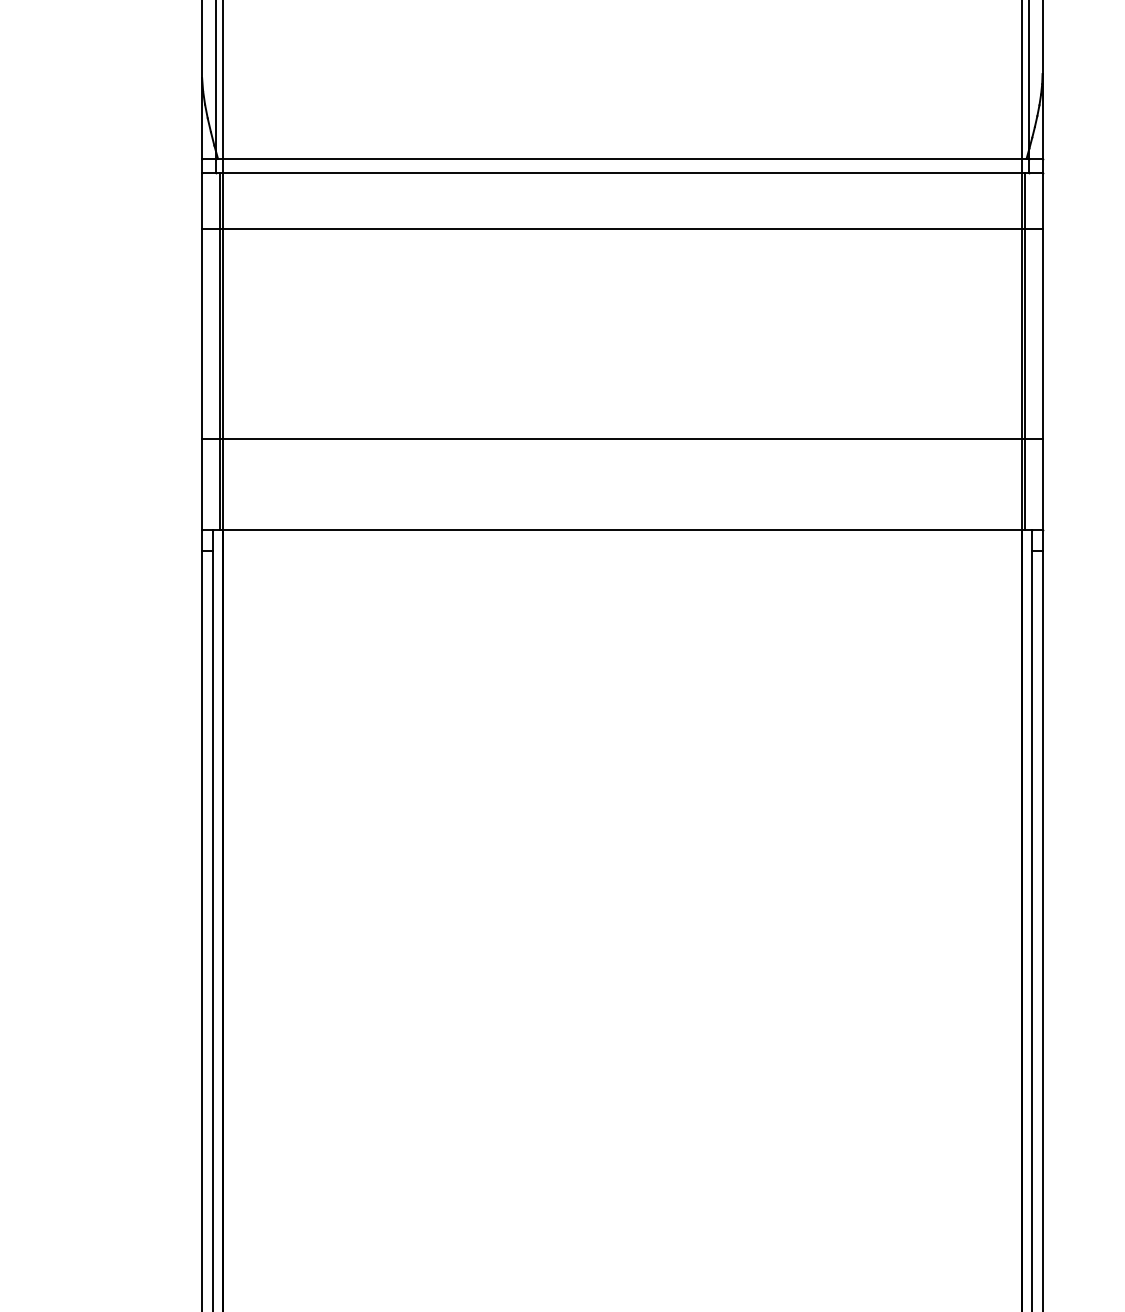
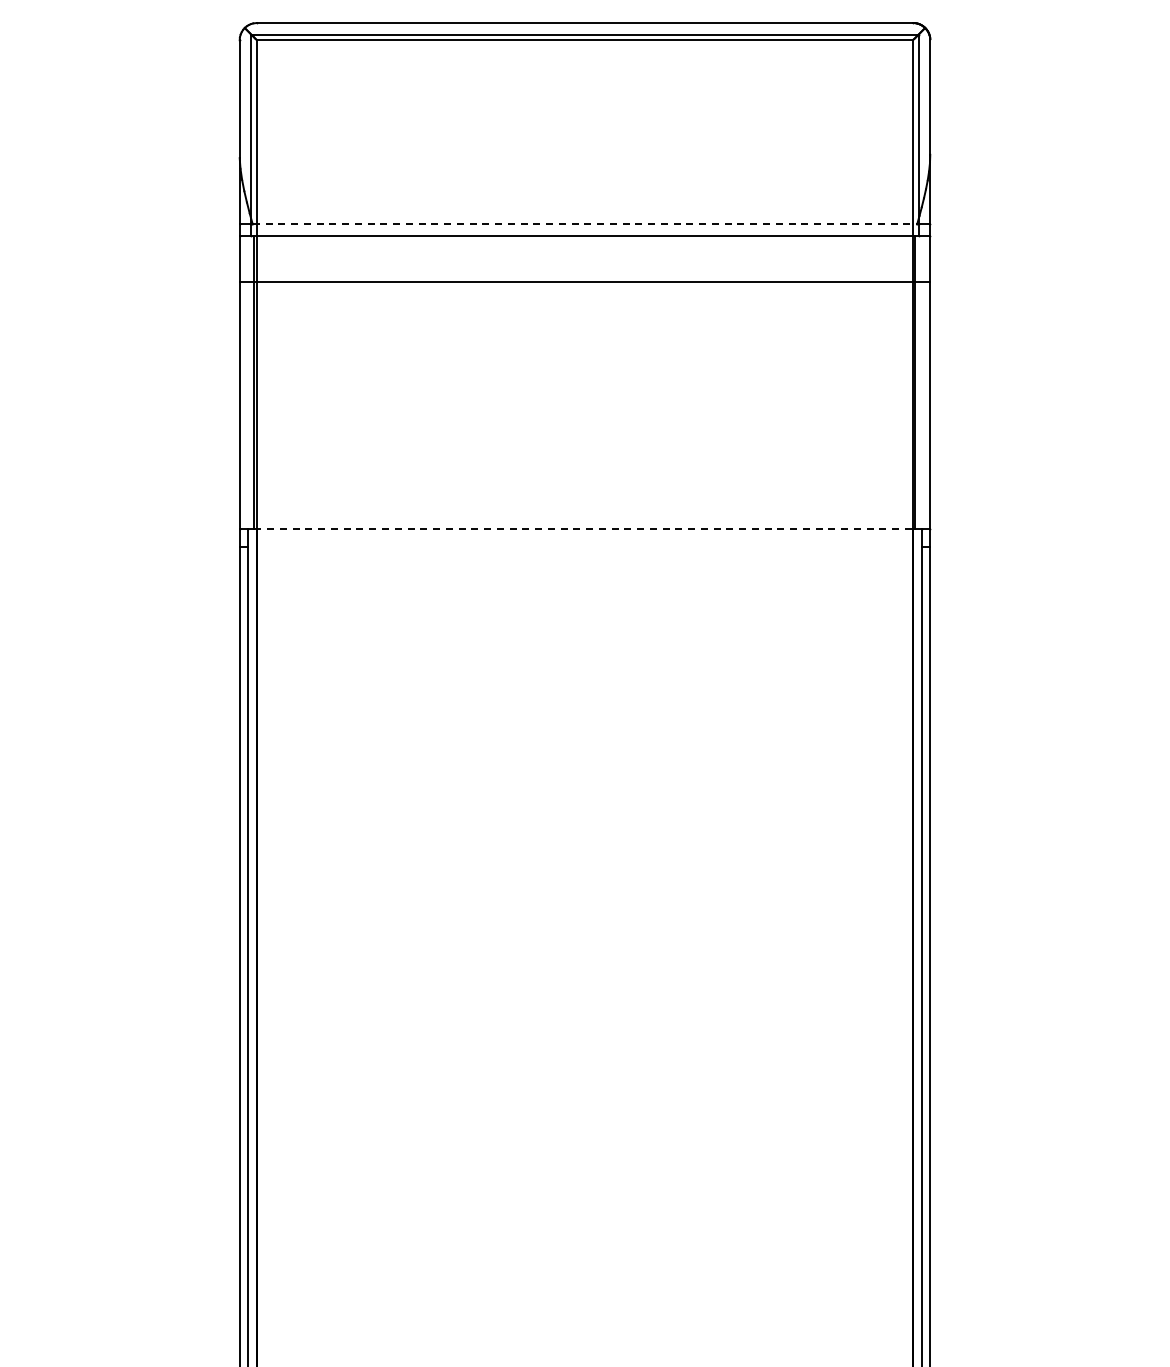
line: (622, 158) -> (585, 224), solid -> dashed
line: (621, 438) -> (584, 454), removed
line: (621, 530) -> (584, 529), solid -> dashed

